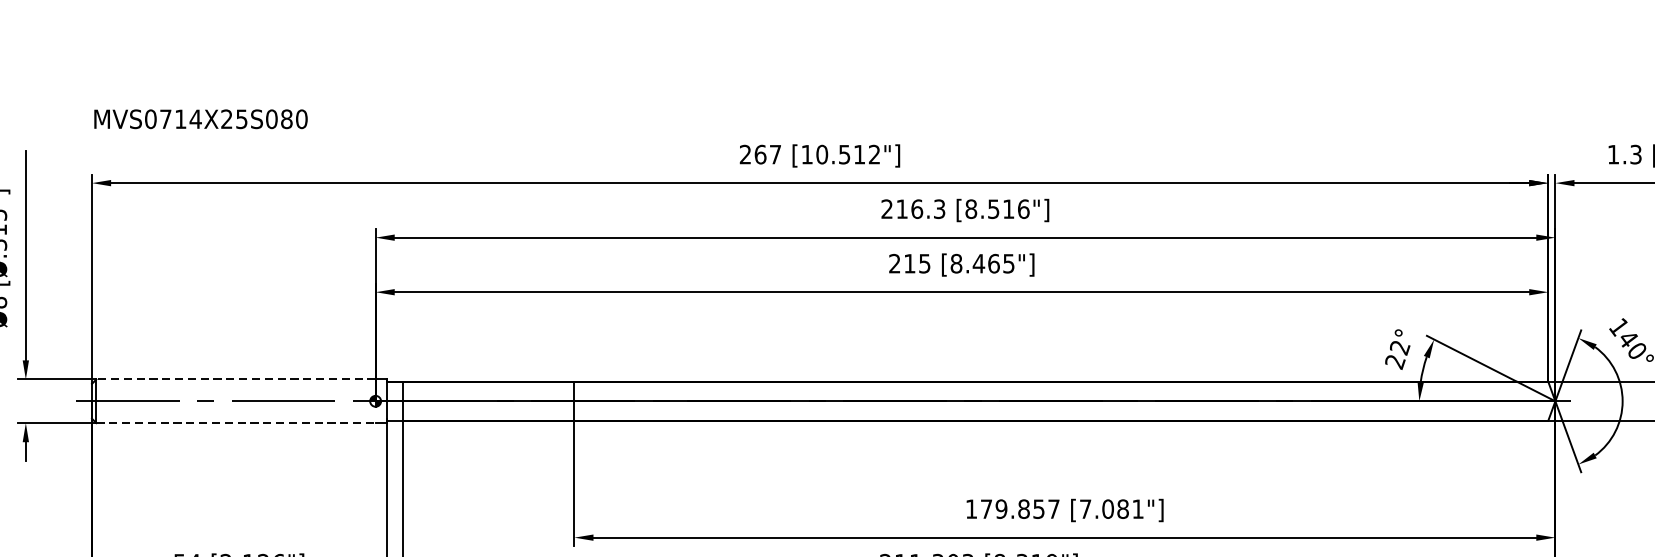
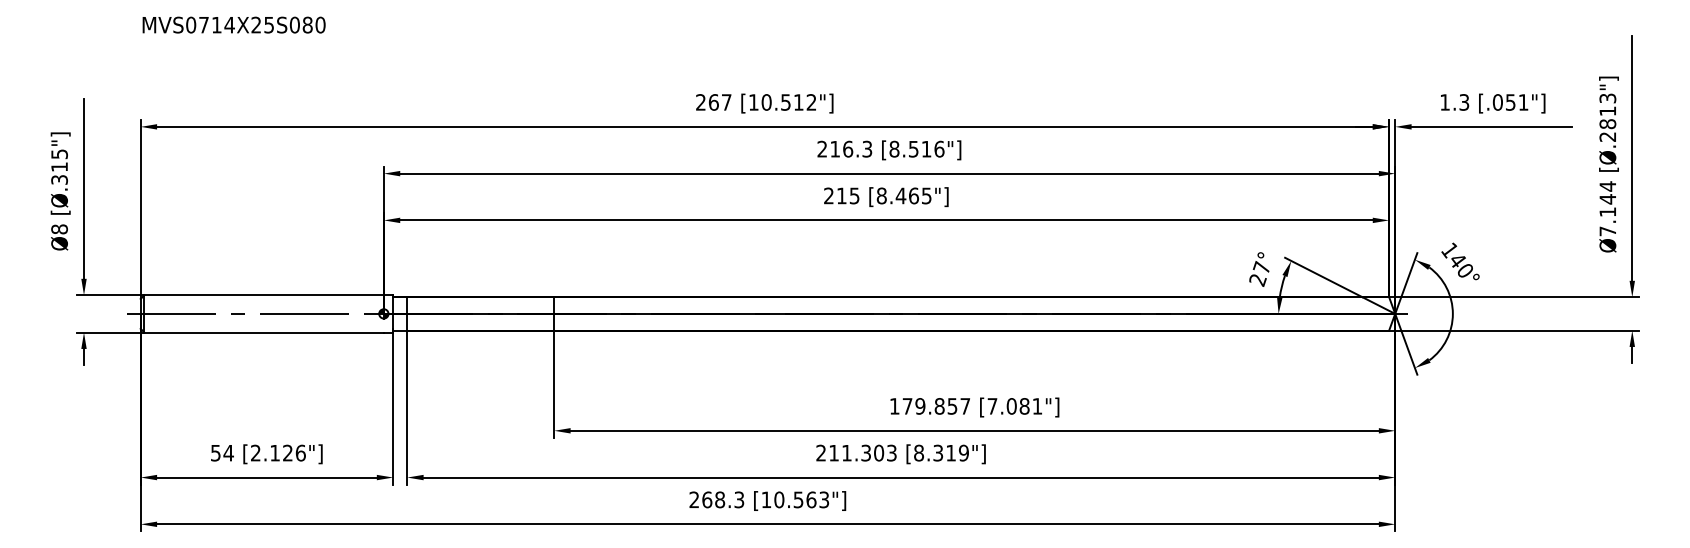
text: (200, 118) -> (233, 24), moved
text: (1399, 347) -> (1261, 267), 22° -> 27°
line: (236, 379) -> (264, 295), dashed -> solid
line: (236, 422) -> (264, 332), dashed -> solid

